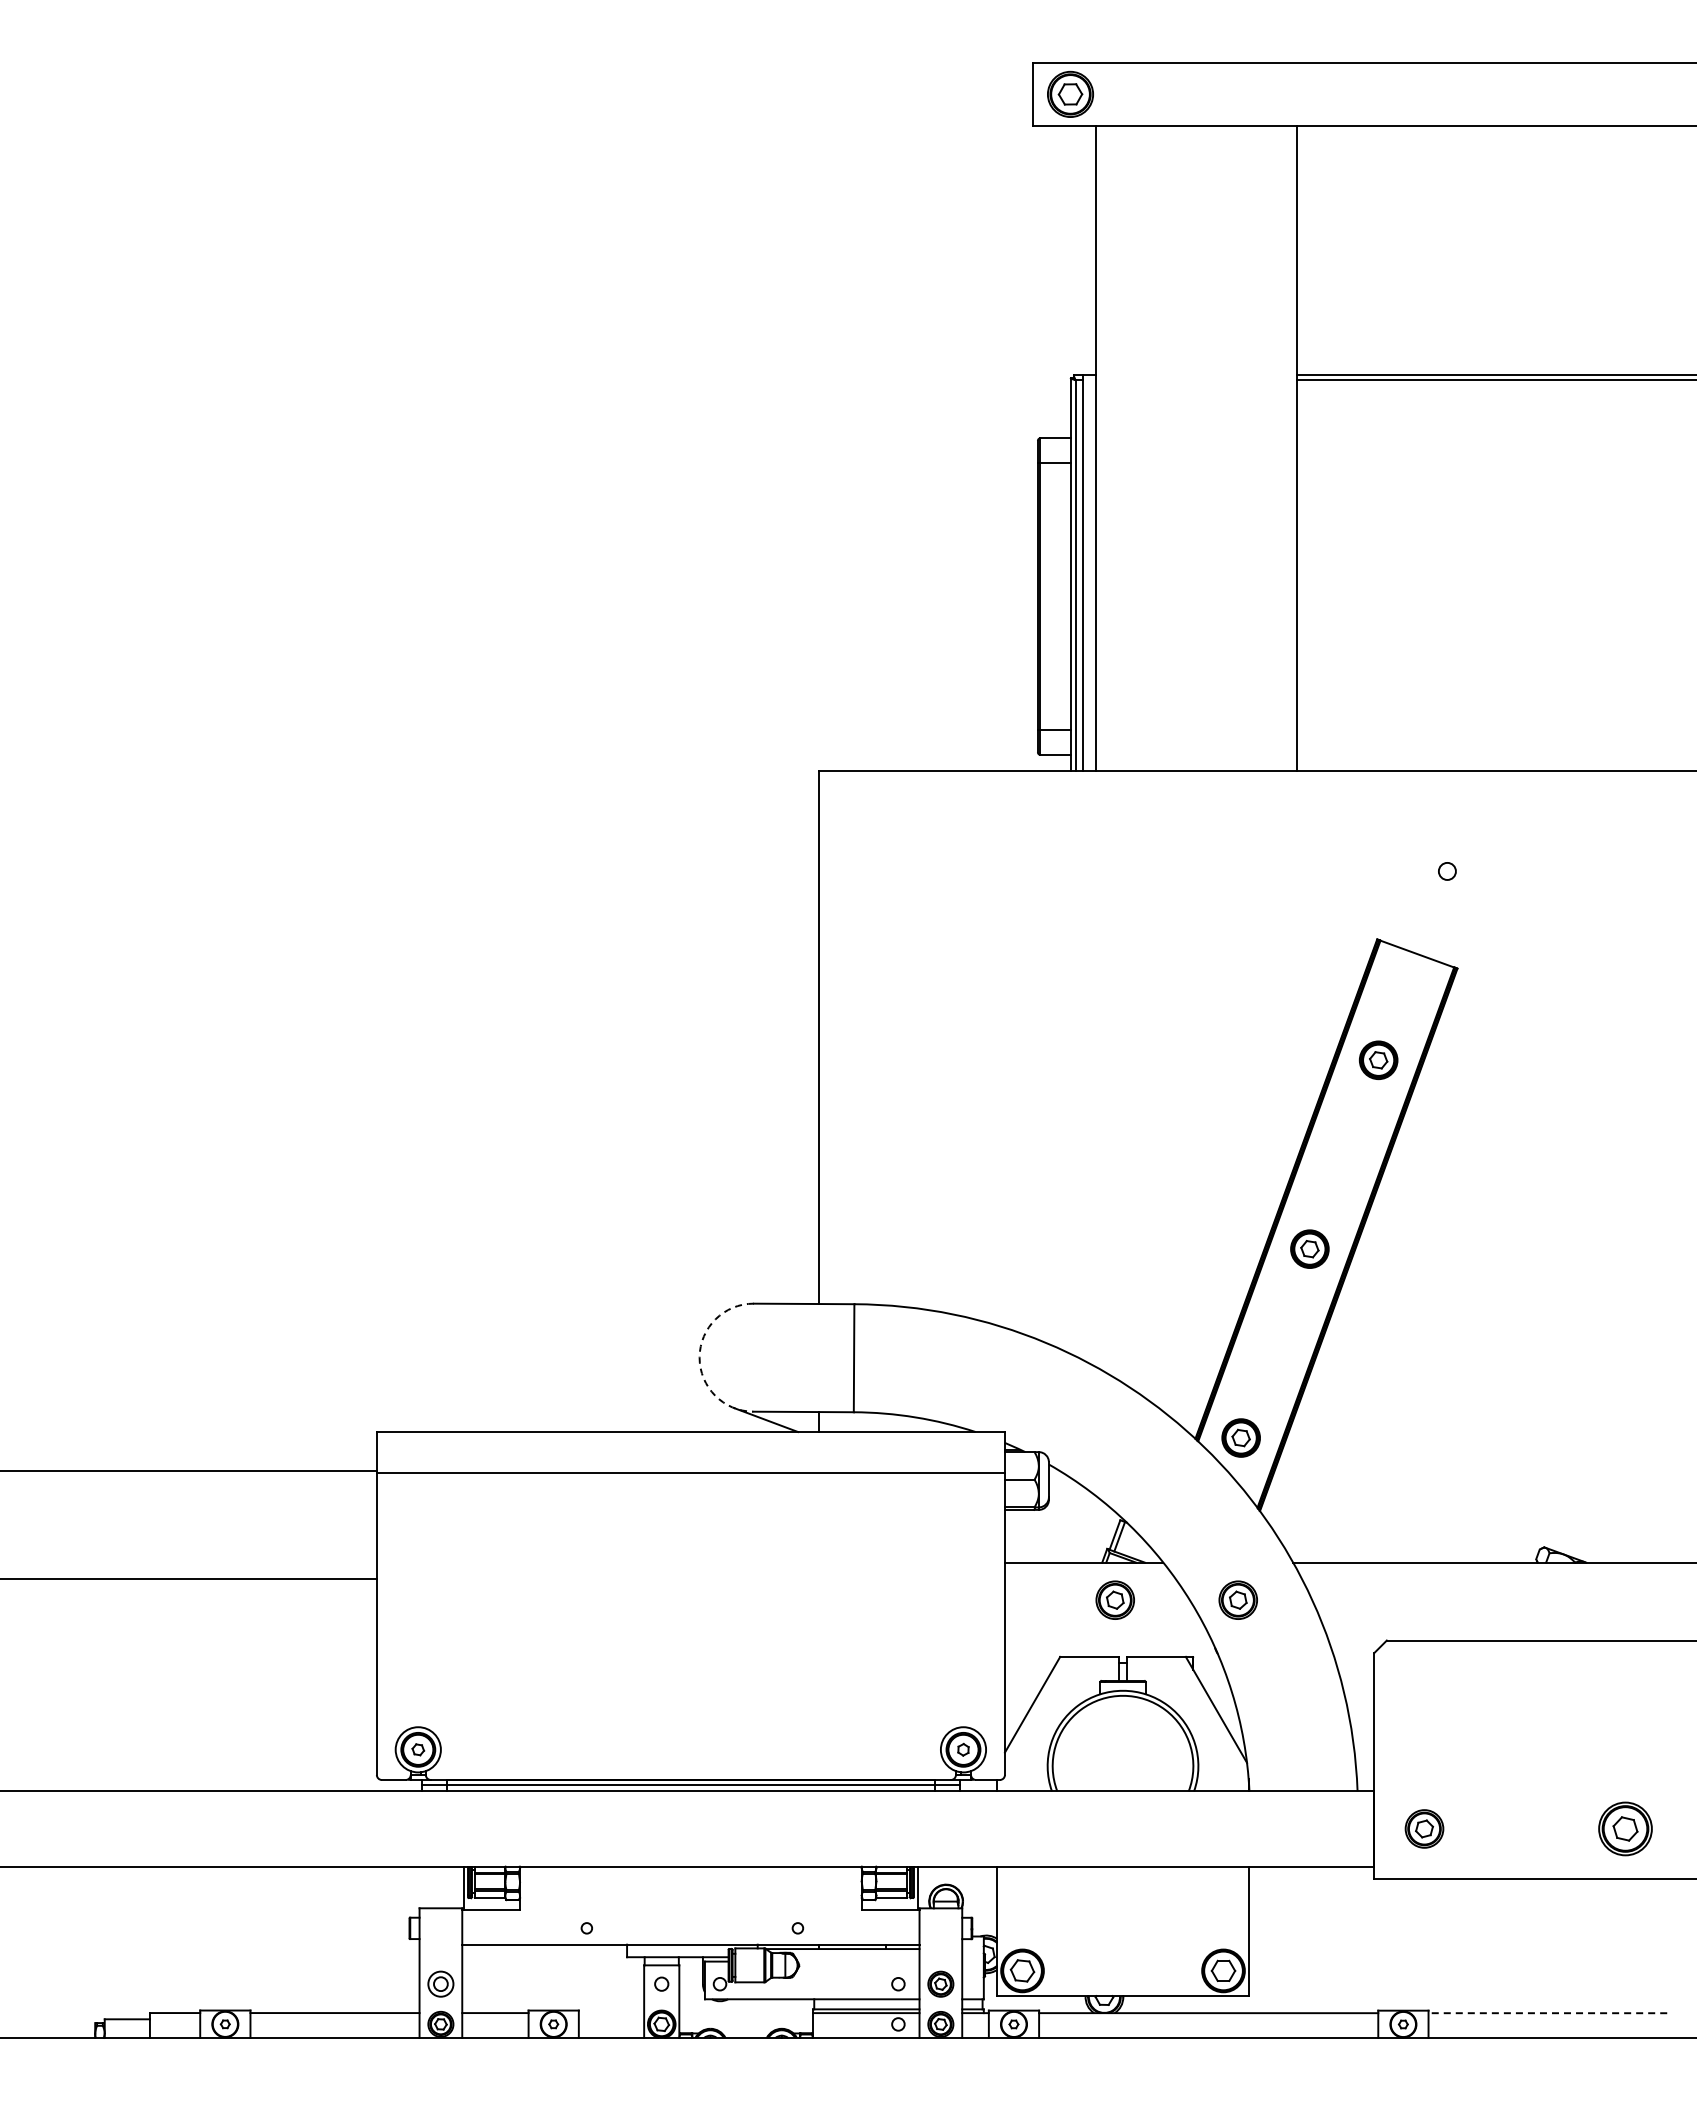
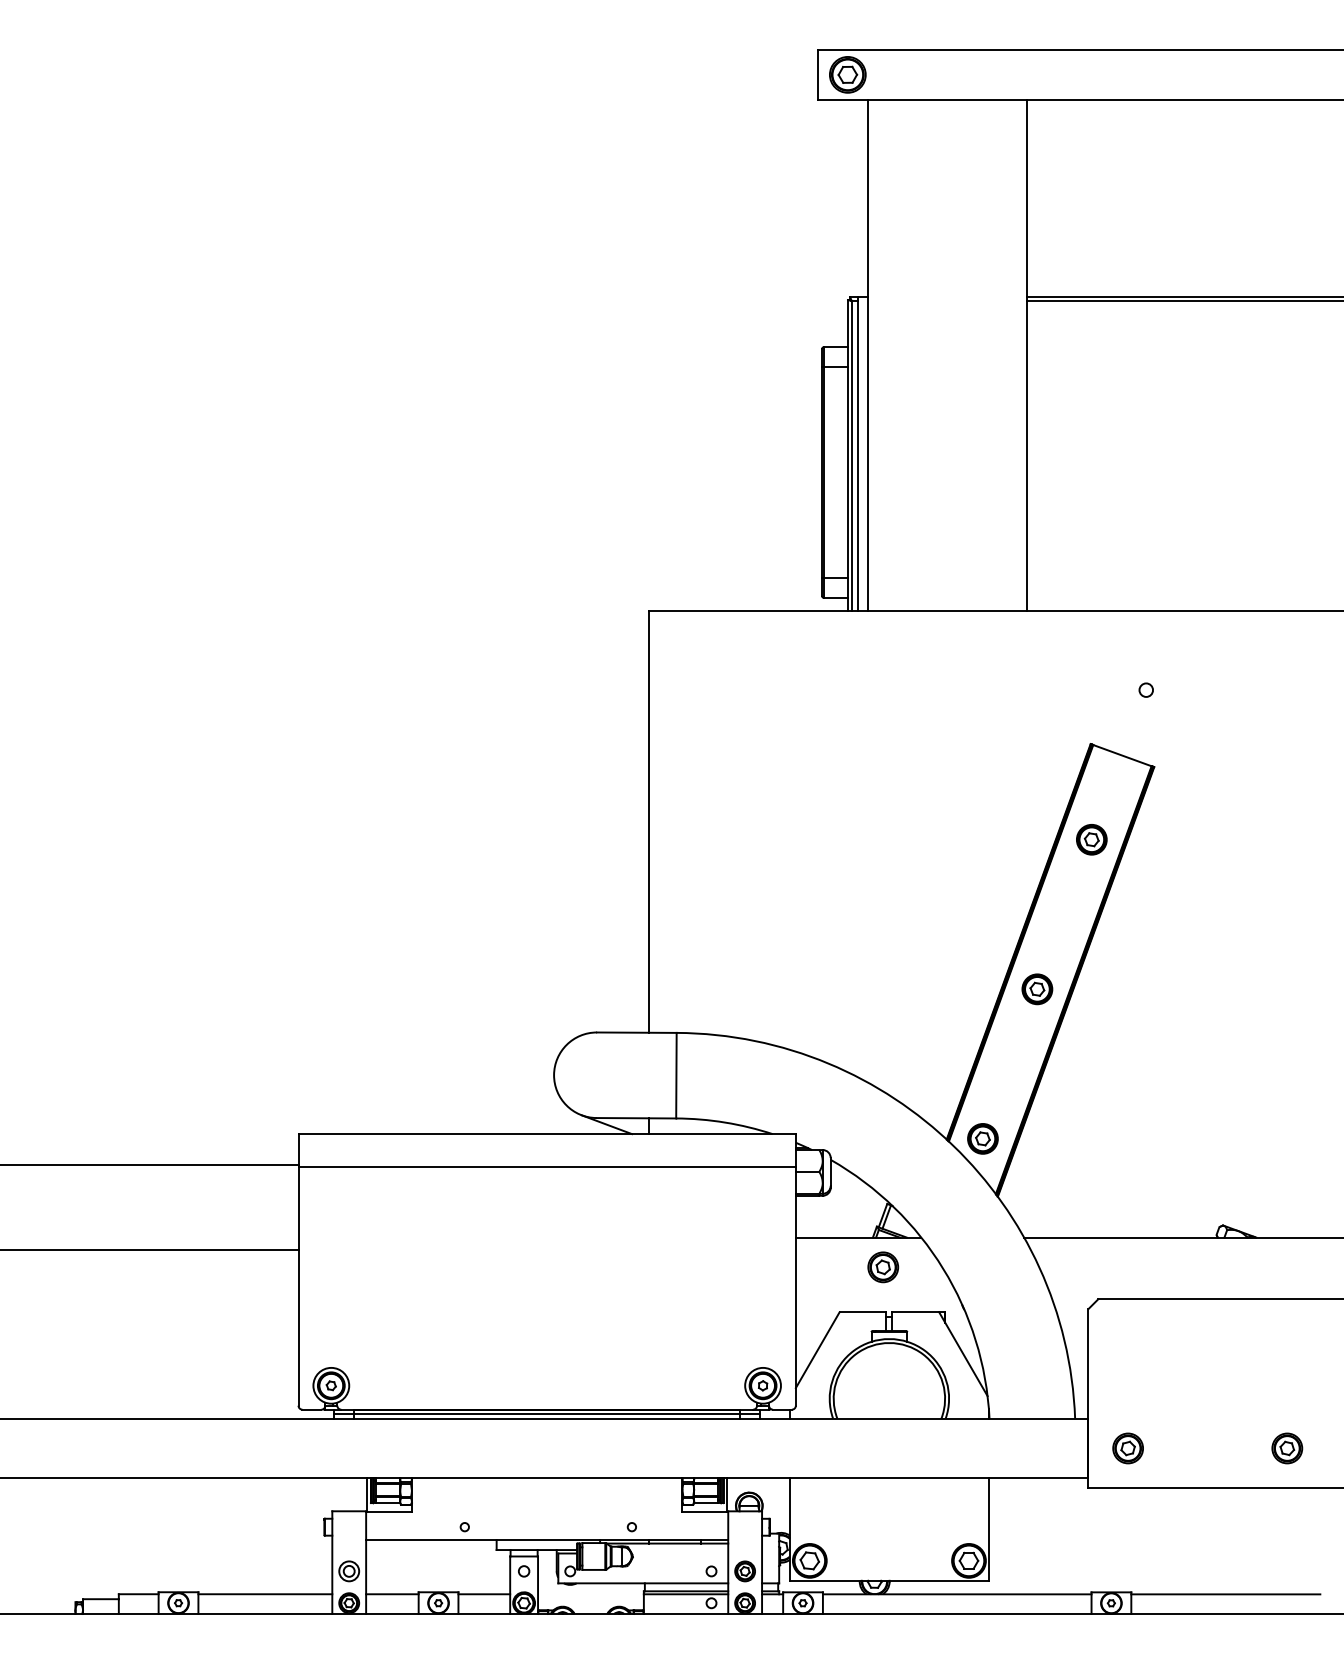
arc: (699, 1357) -> (554, 1075), dashed -> solid
part: (1237, 1599) -> (980, 1266), removed
part: (1625, 1828) -> (1287, 1448), size x0.71
line: (611, 2013) -> (484, 1594), added
line: (1547, 2013) -> (1225, 1594), dashed -> solid

